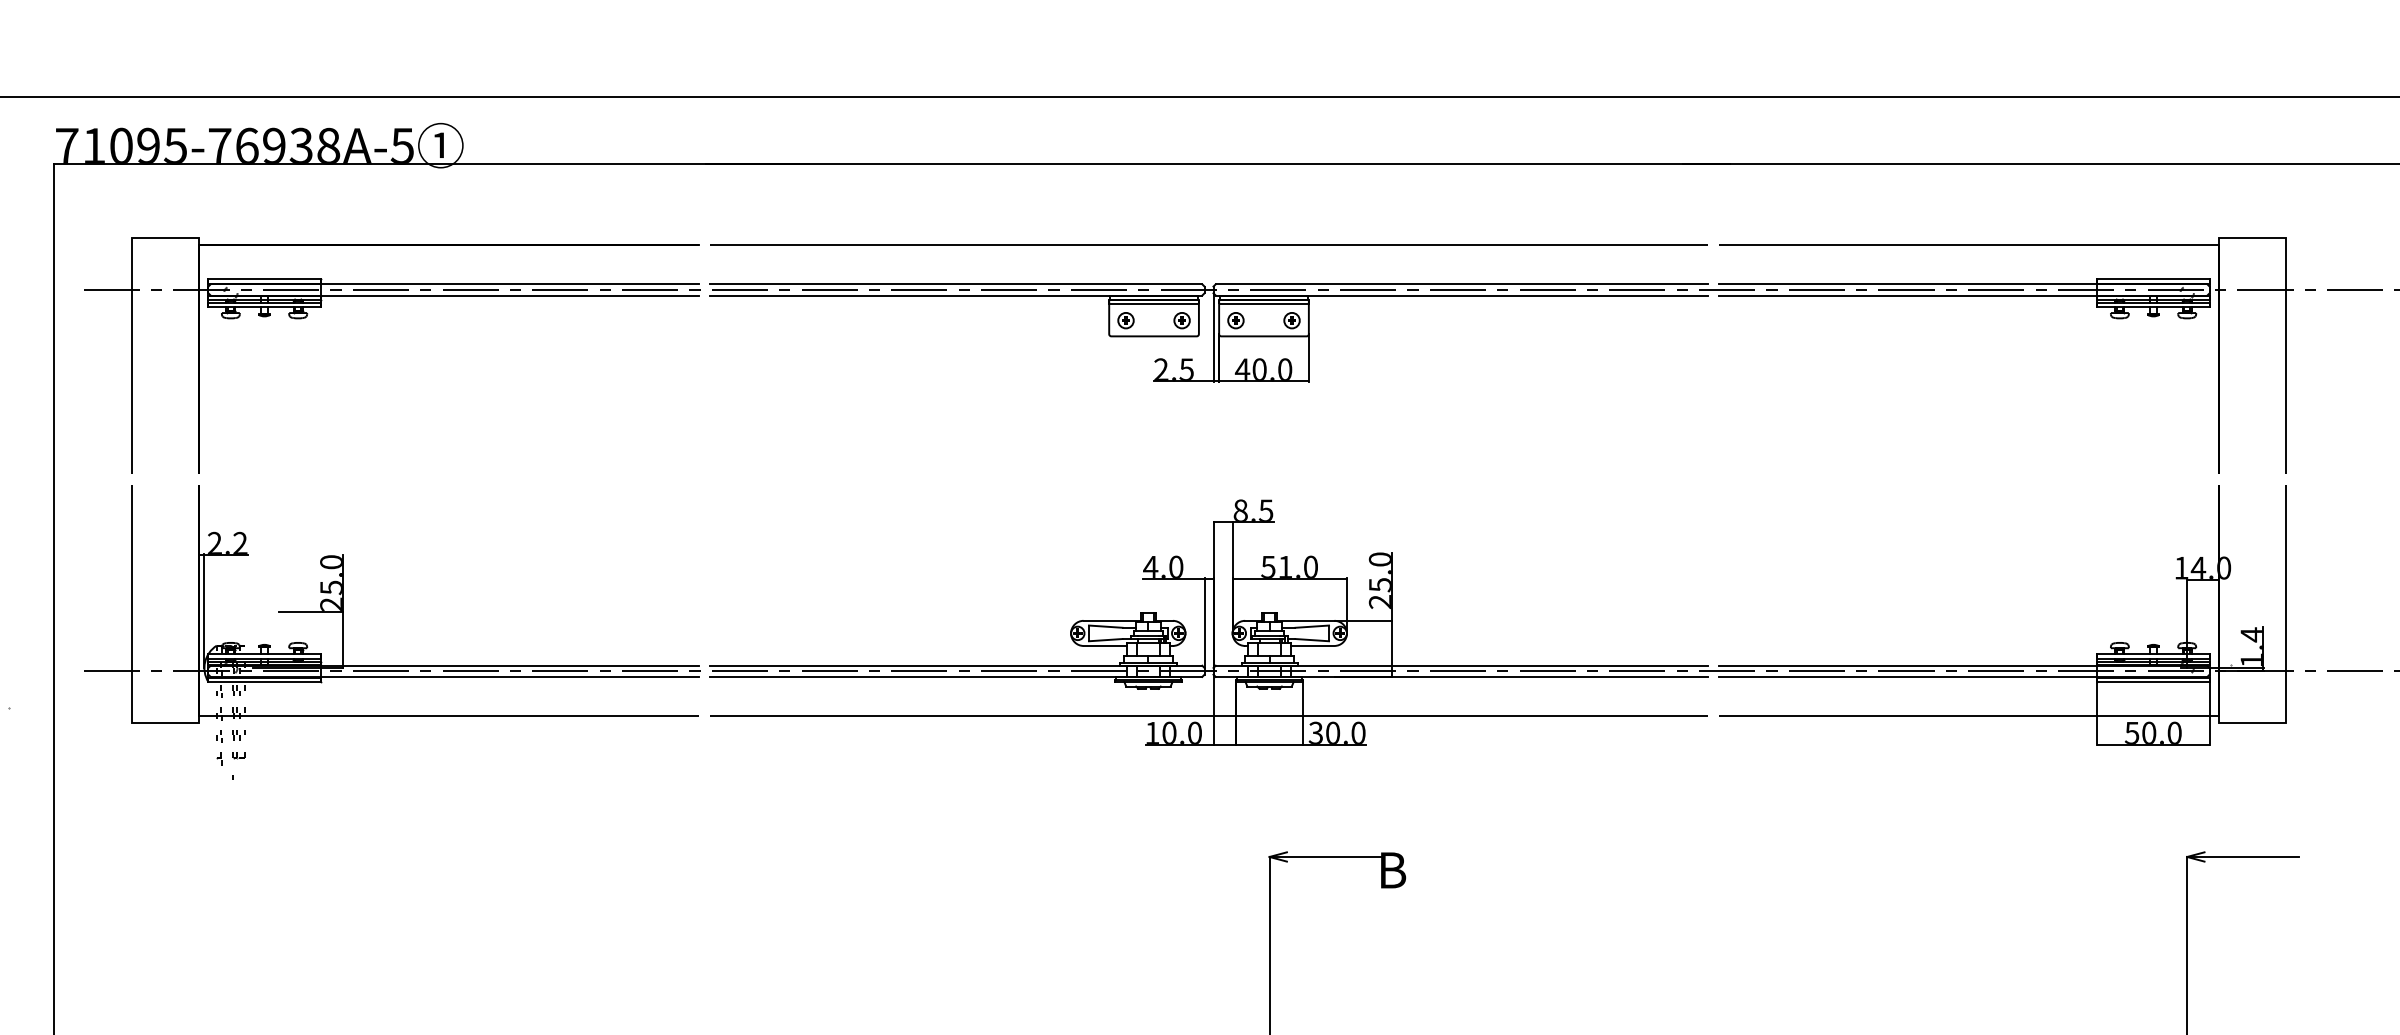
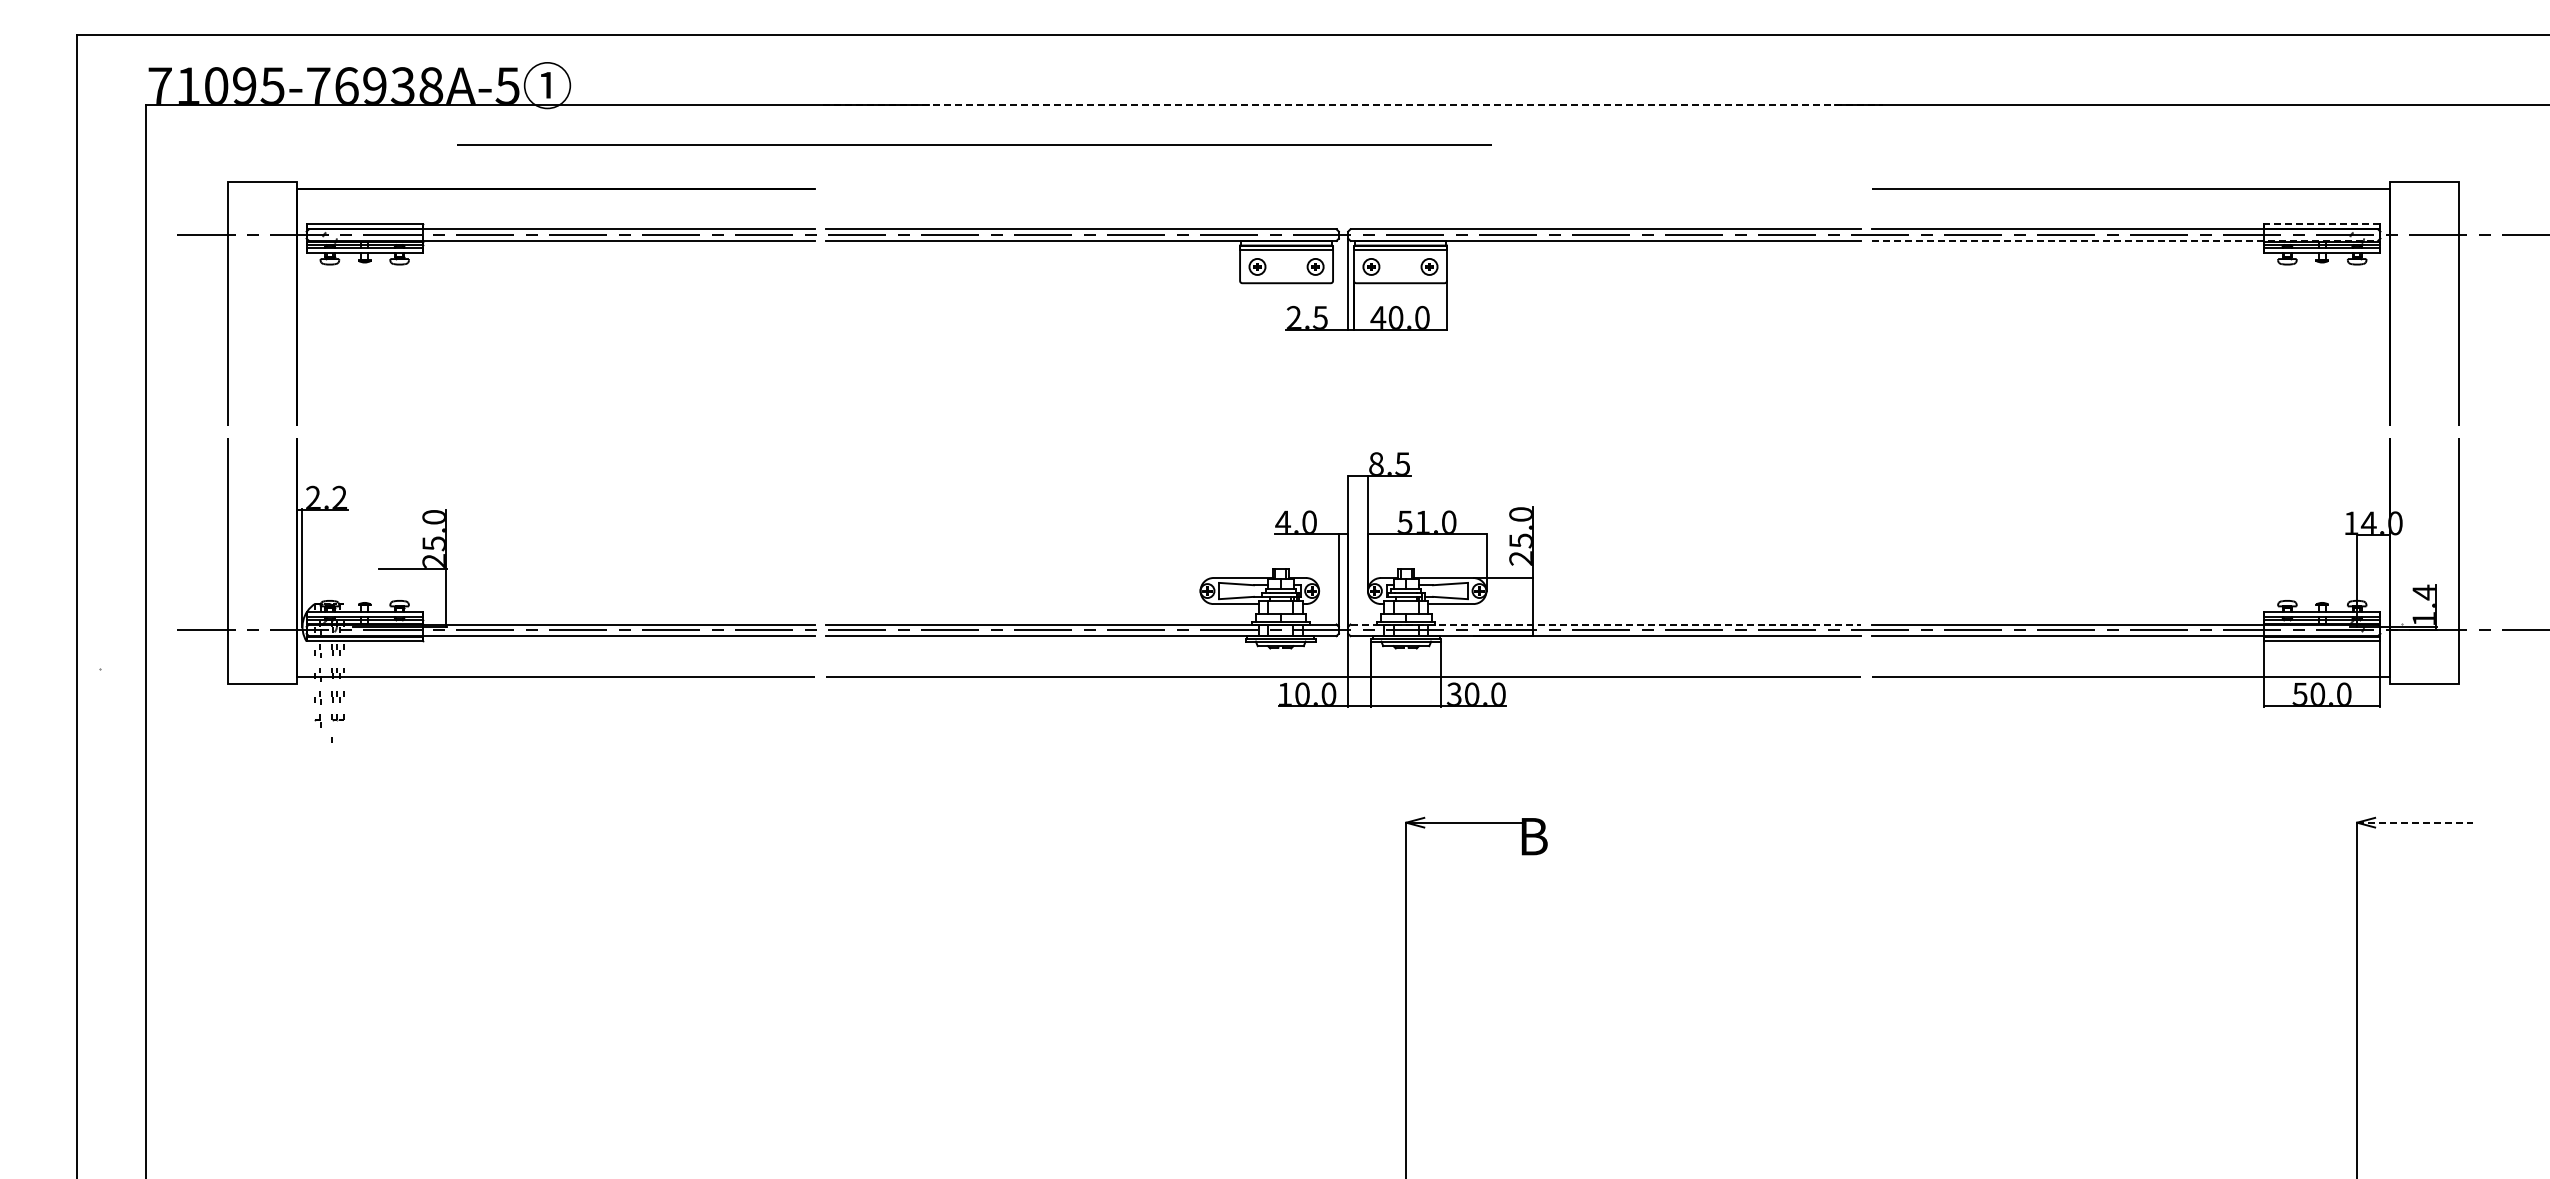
line: (1218, 163) -> (1353, 104), solid -> dashed
line: (1209, 244) -> (974, 144), moved
line: (2152, 278) -> (2321, 223), solid -> dashed
line: (1963, 295) -> (2125, 240), solid -> dashed
line: (1462, 665) -> (1606, 624), solid -> dashed
line: (2243, 856) -> (2415, 822), solid -> dashed

